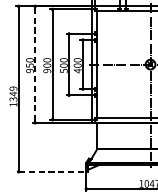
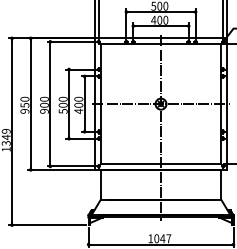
line: (34, 64) -> (30, 104), dashed -> solid
line: (49, 172) -> (47, 225), dashed -> solid

